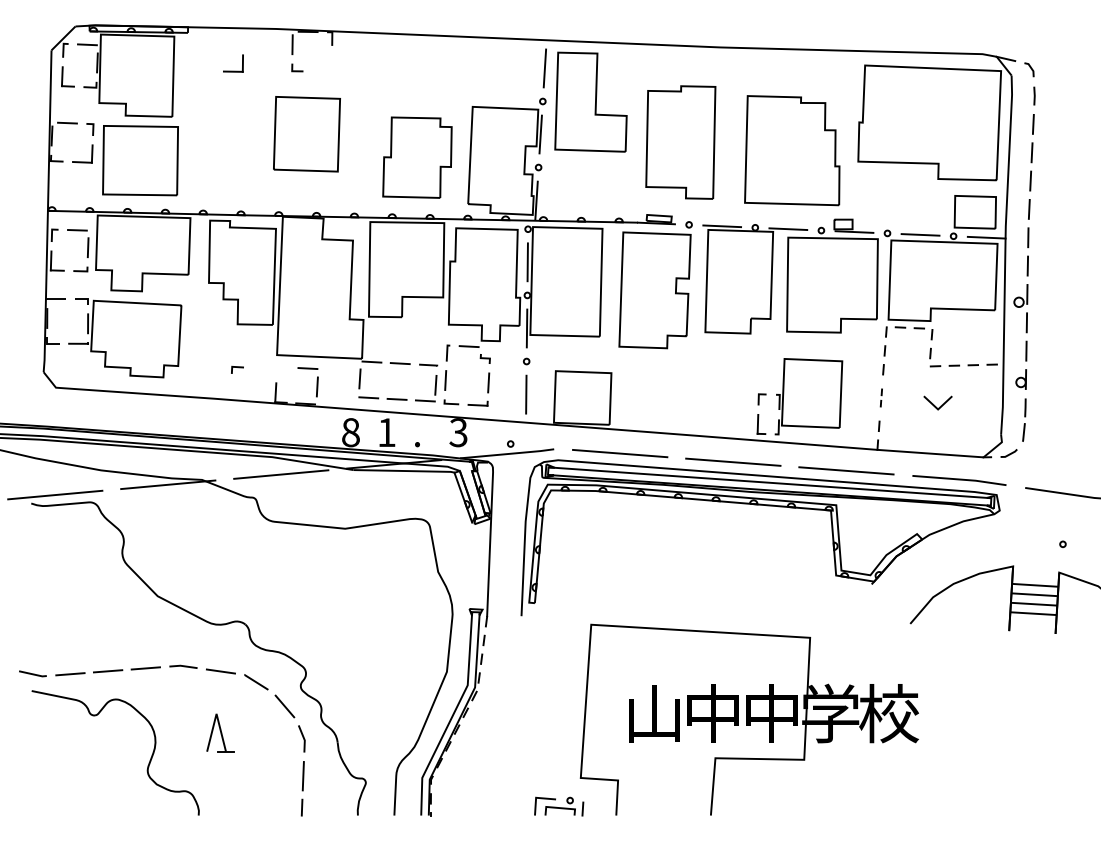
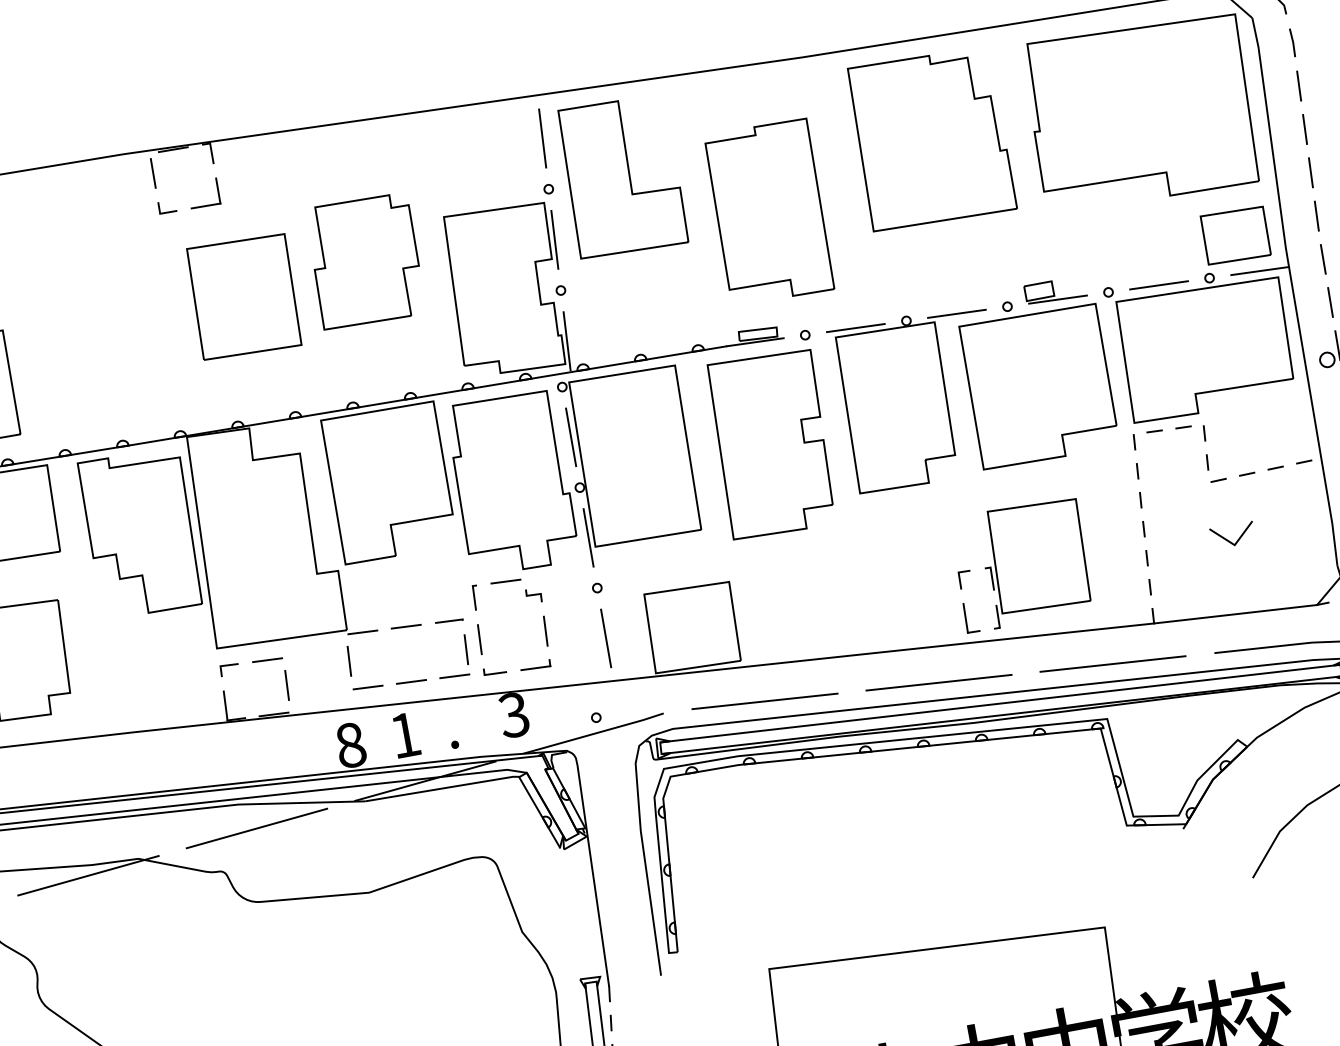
part: (233, 70) -> (205, 204), moved
part: (306, 134) -> (243, 297), moved
part: (792, 150) -> (931, 138), moved
part: (417, 157) -> (365, 260), moved
line: (238, 368) -> (230, 667), moved
part: (881, 397) -> (1145, 542), size x1.67

